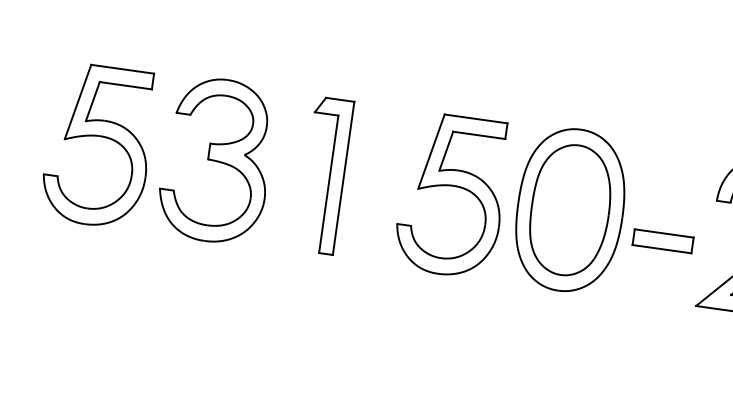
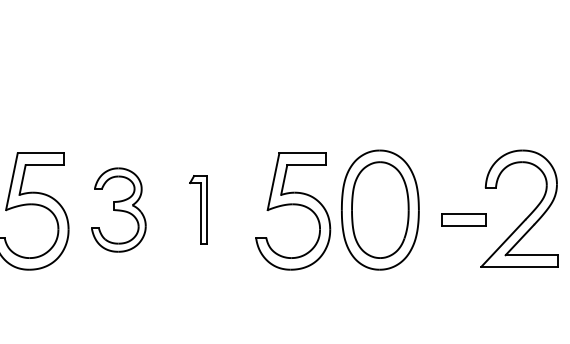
part: (216, 159) -> (118, 209), size x0.7
part: (323, 174) -> (197, 209), size x0.6
part: (662, 240) -> (463, 219), moved

